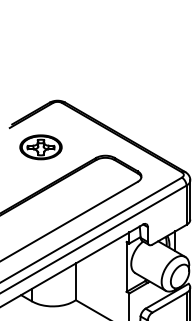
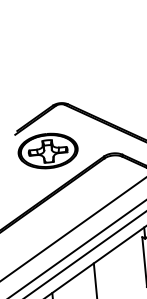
part: (40, 147) -> (47, 151), size x1.43

